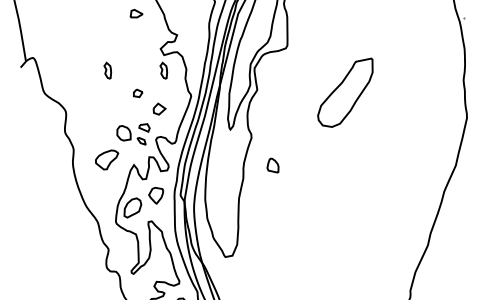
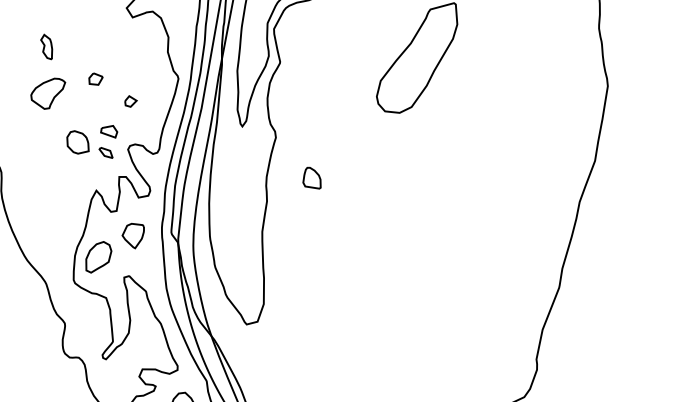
part: (163, 70) -> (133, 41), removed
part: (159, 108) -> (130, 100), size x0.62
part: (107, 159) -> (49, 93), moved

